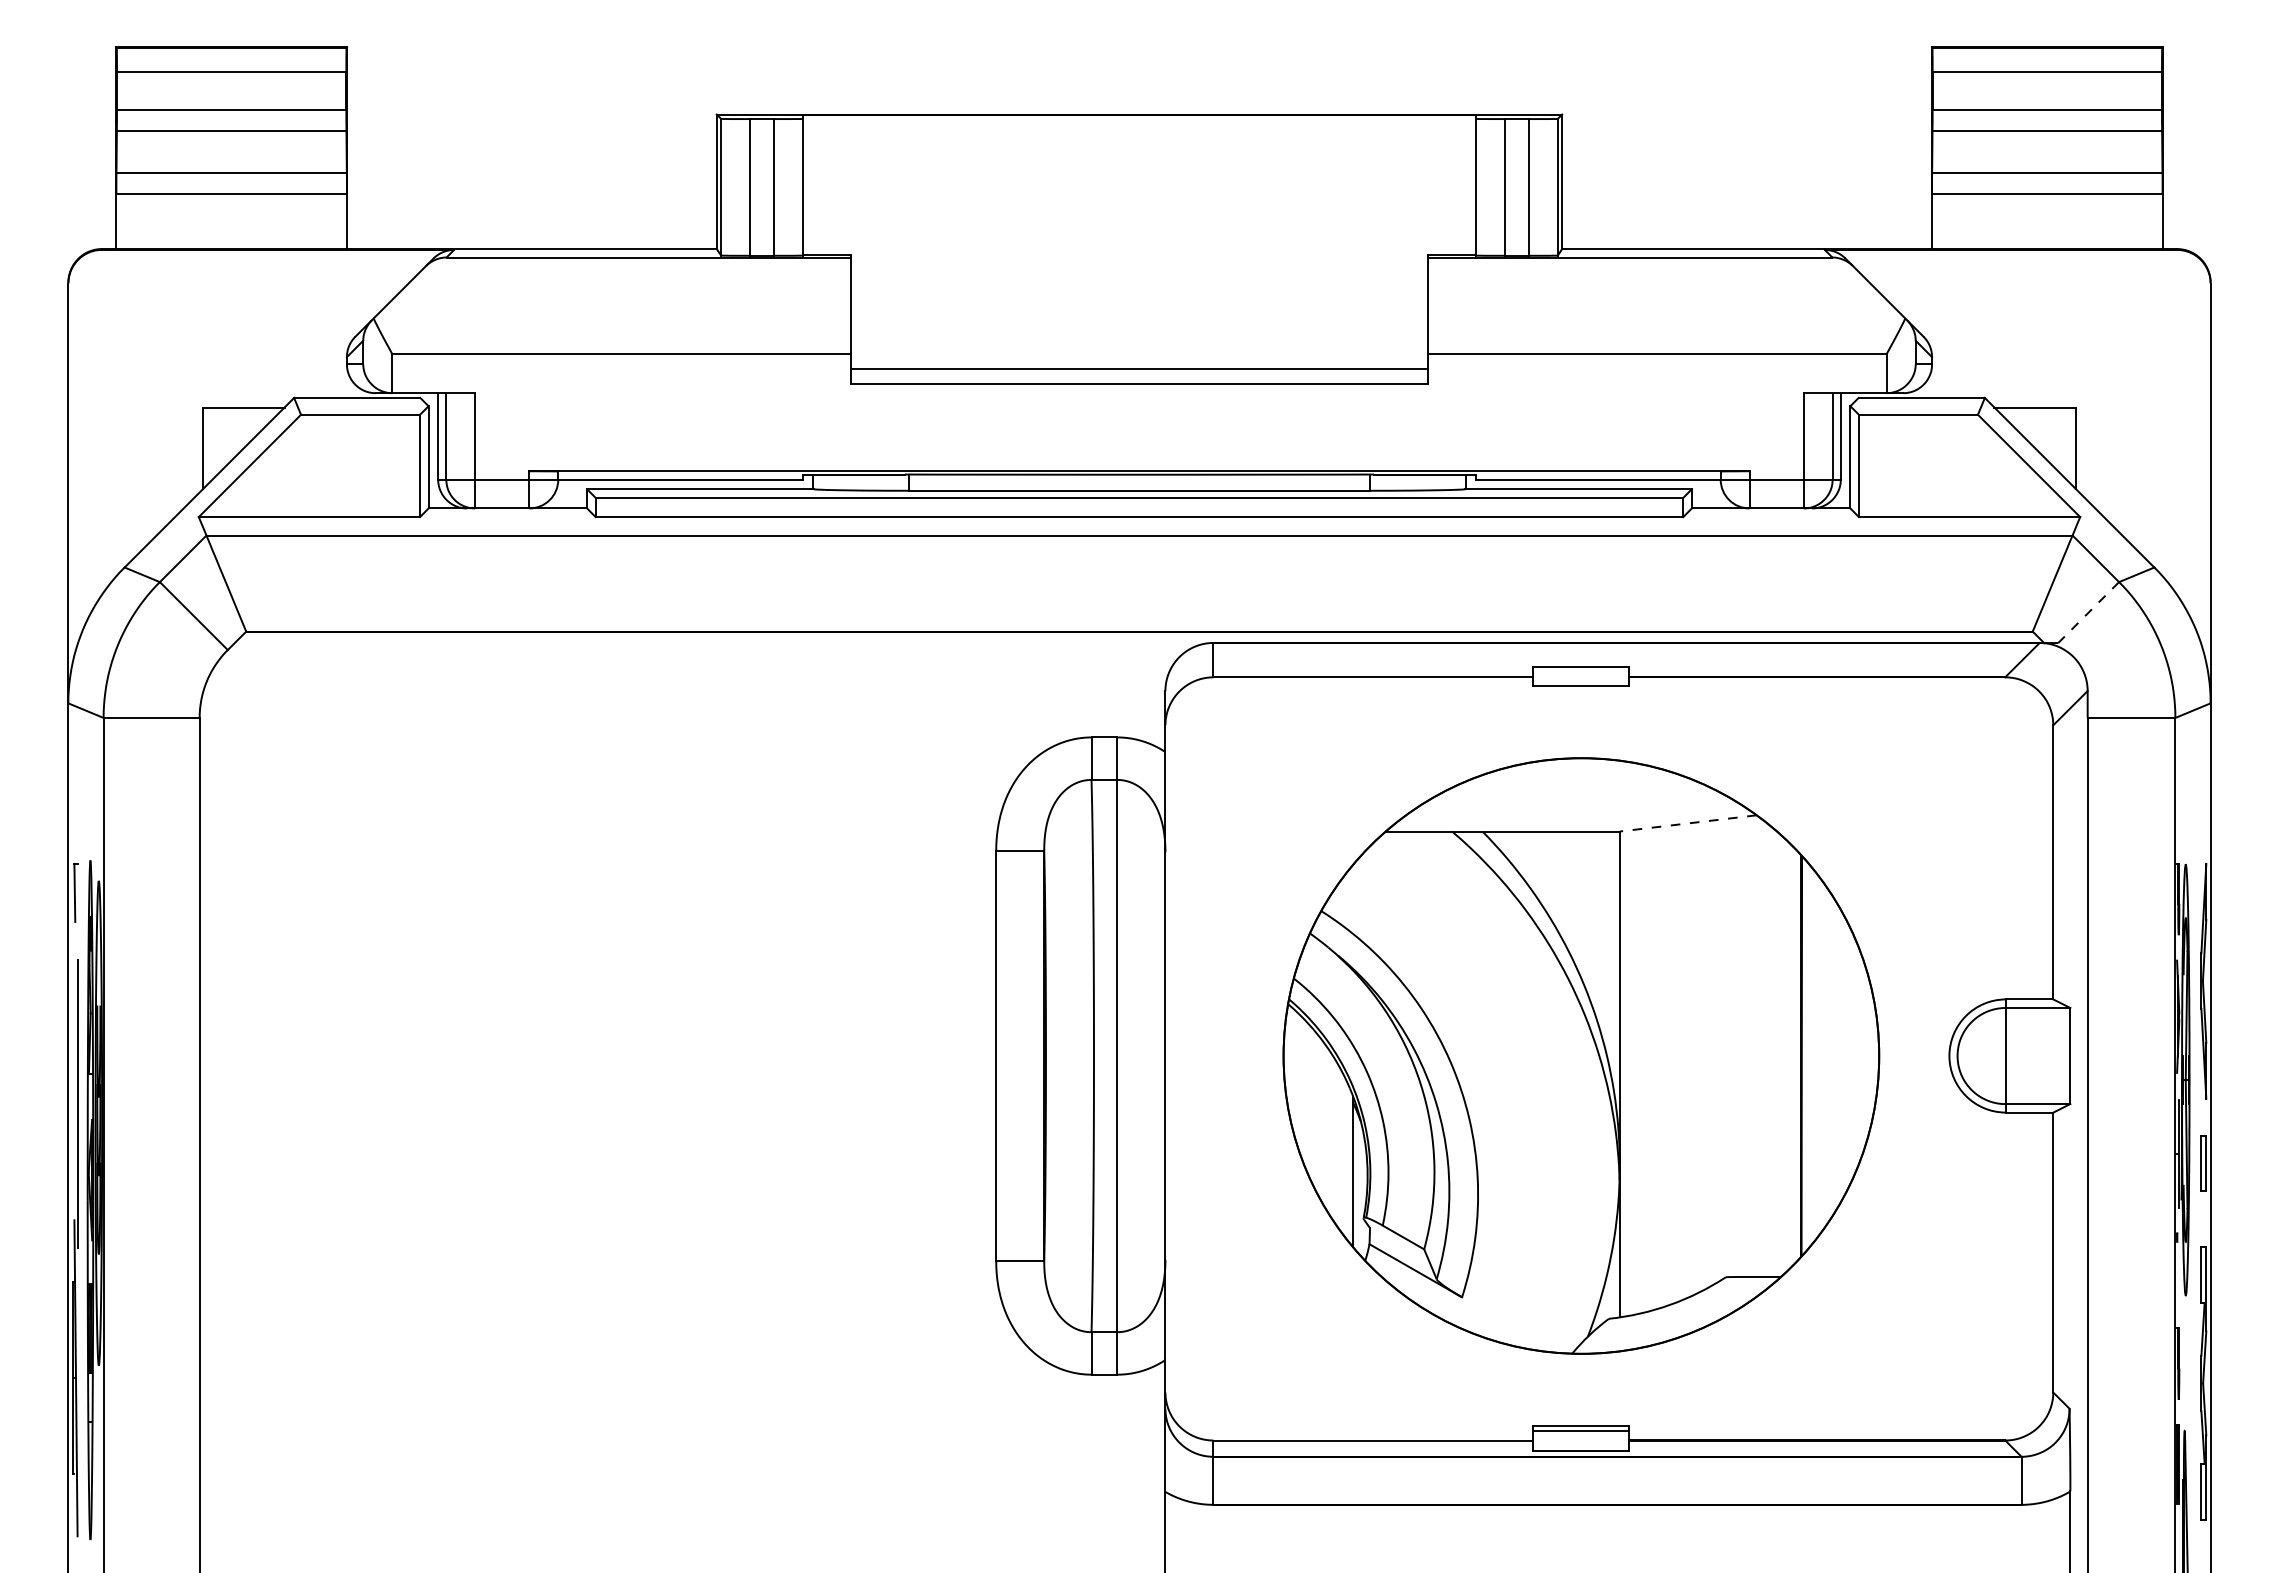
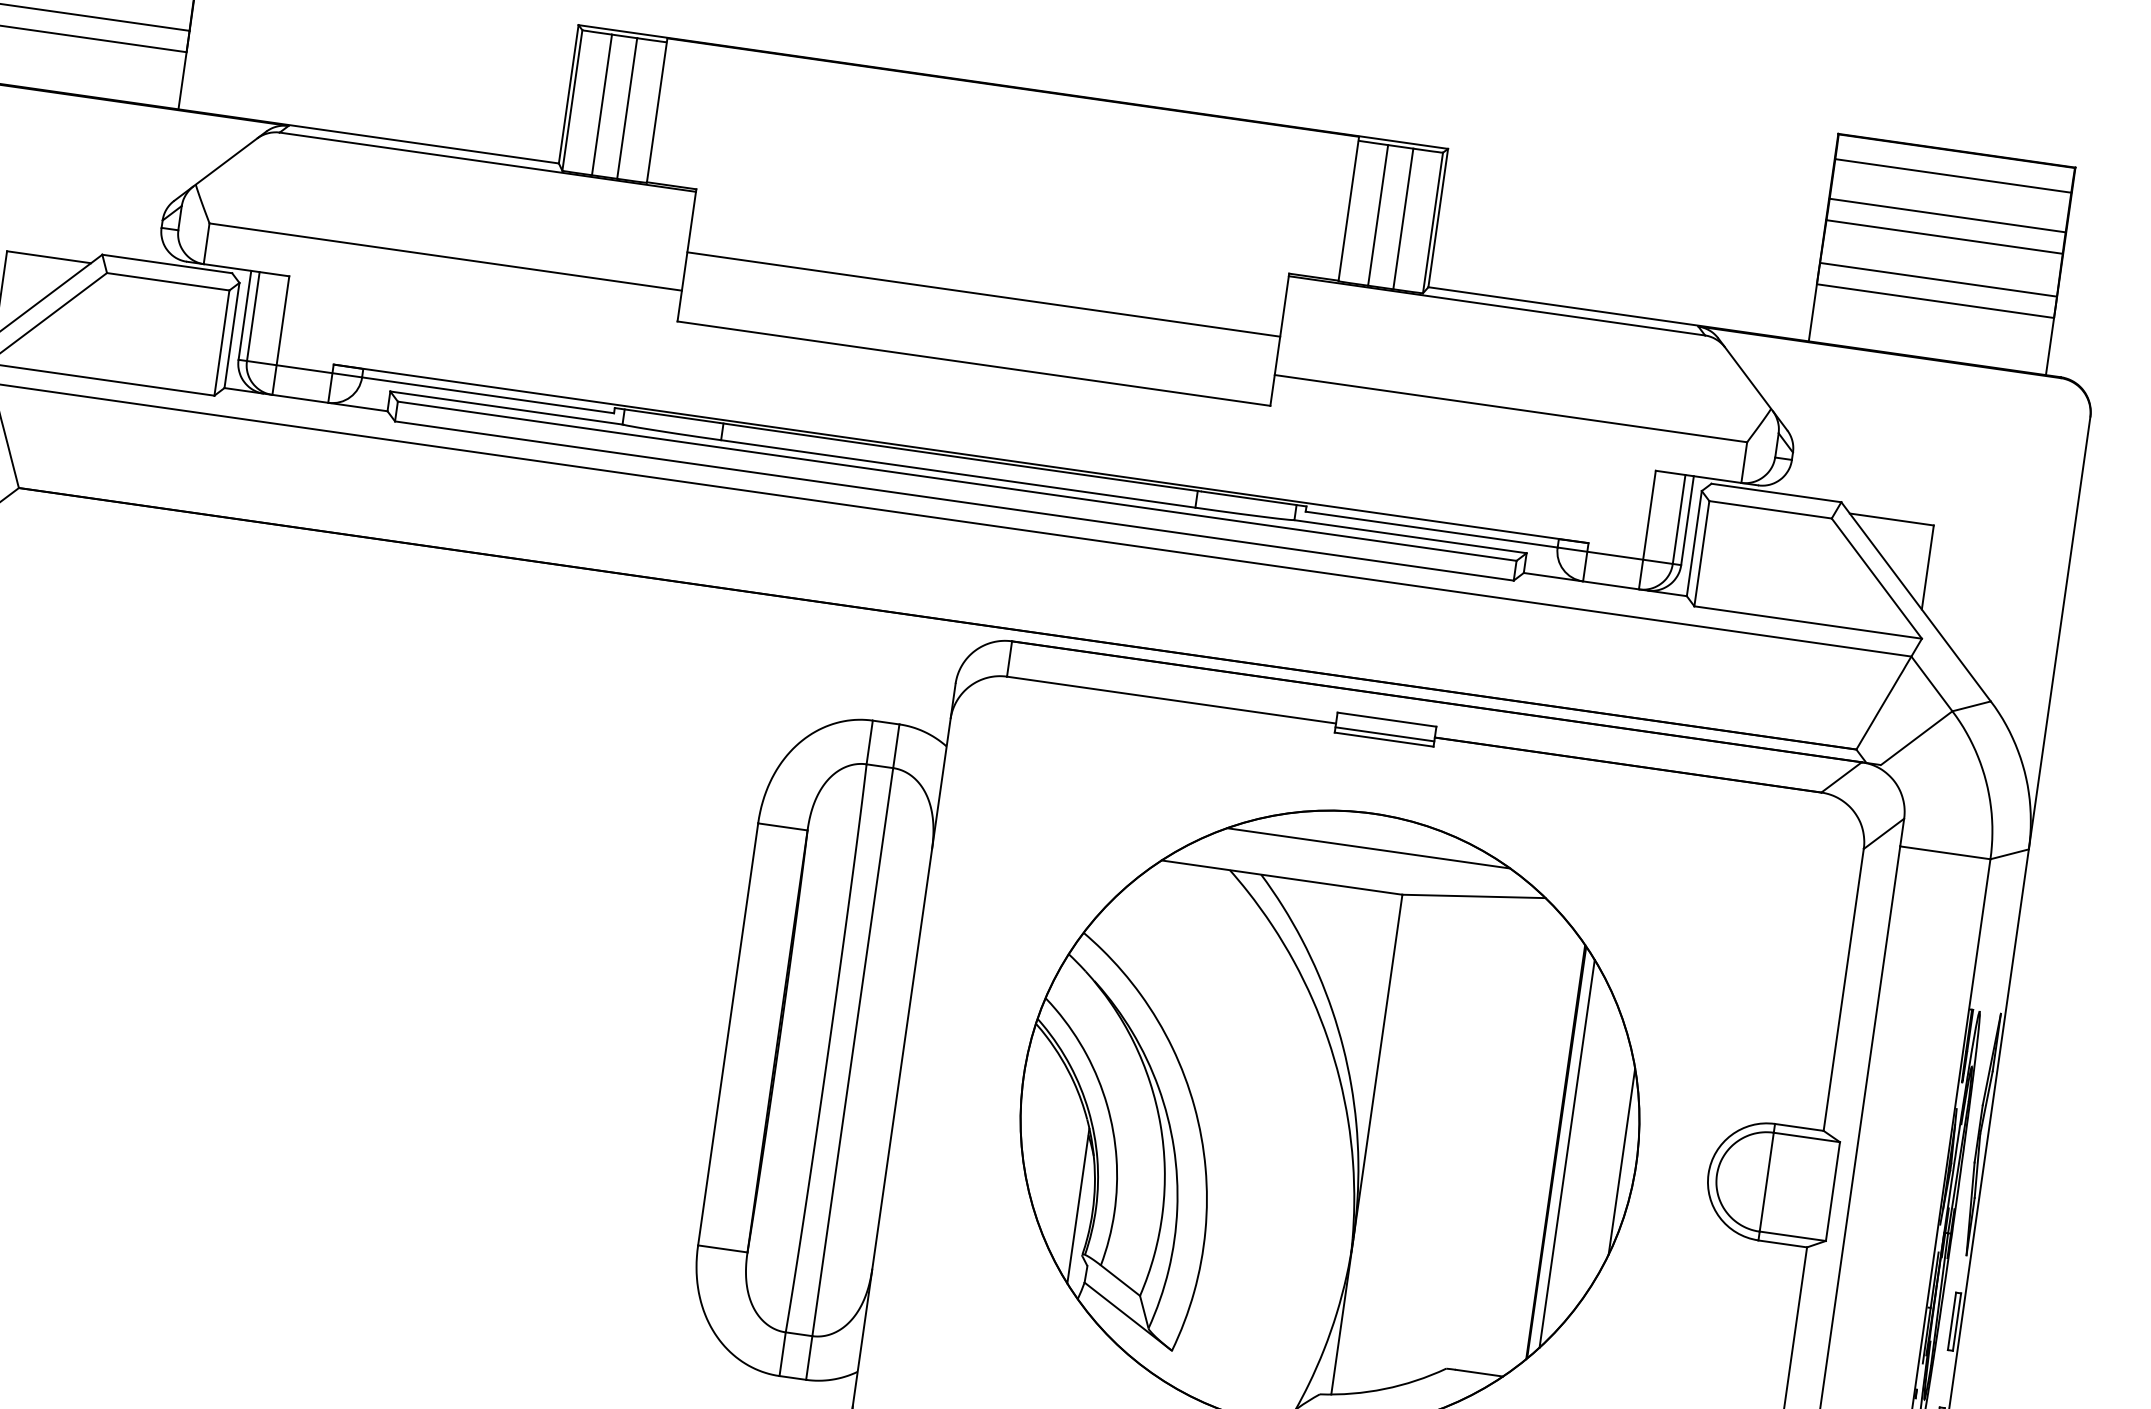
line: (1139, 369) -> (983, 294), moved
line: (2088, 612) -> (1916, 738), dashed -> solid
line: (1581, 681) -> (1384, 734), added
line: (1580, 791) -> (1367, 847), added
line: (1688, 823) -> (1474, 896), dashed -> solid
line: (1811, 1055) -> (1566, 1153), added
line: (1865, 1055) -> (1622, 1161), added

